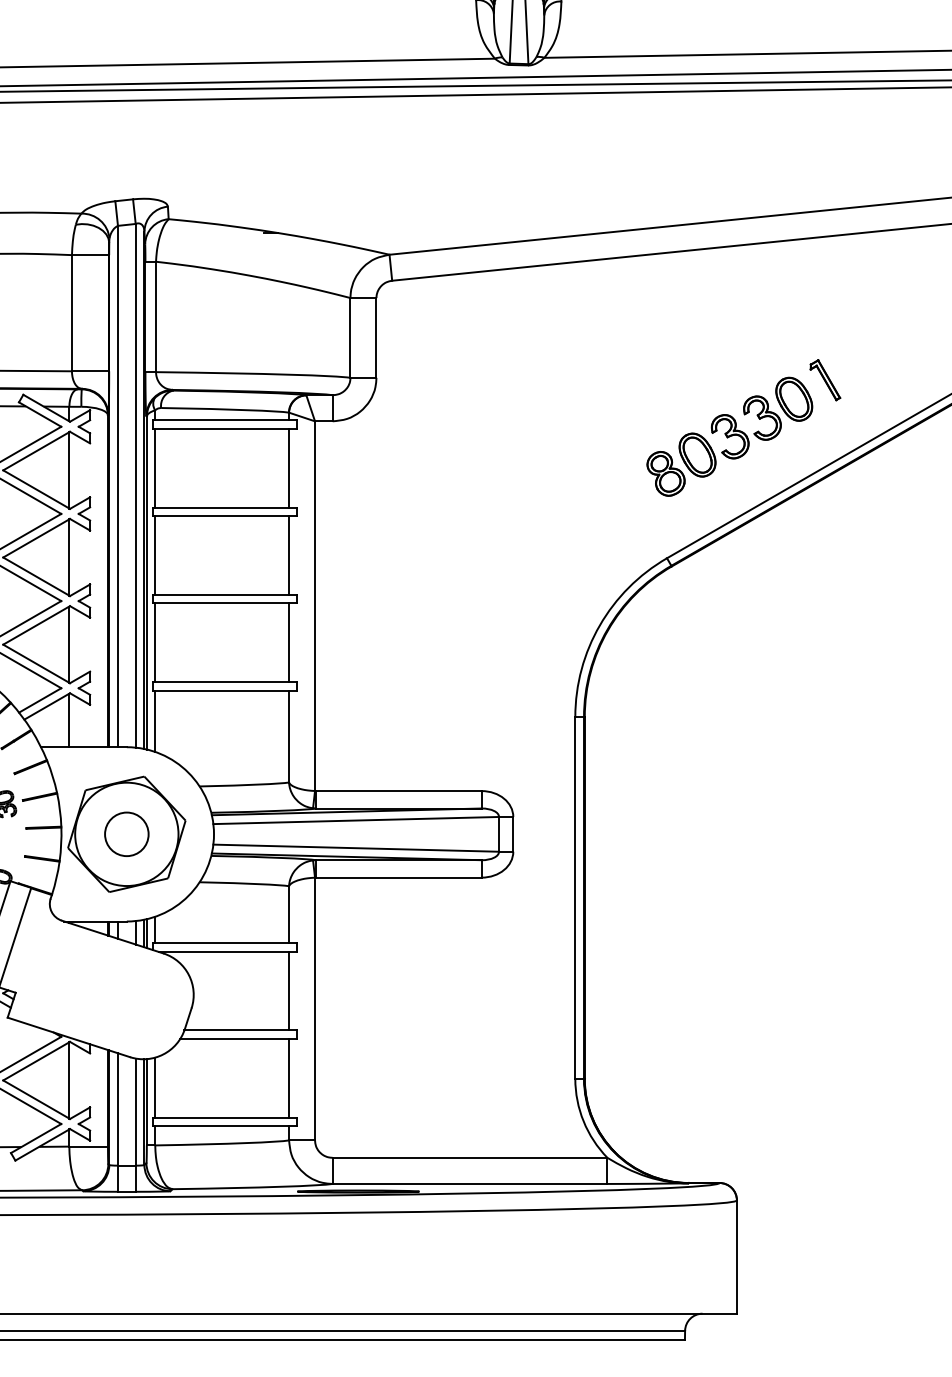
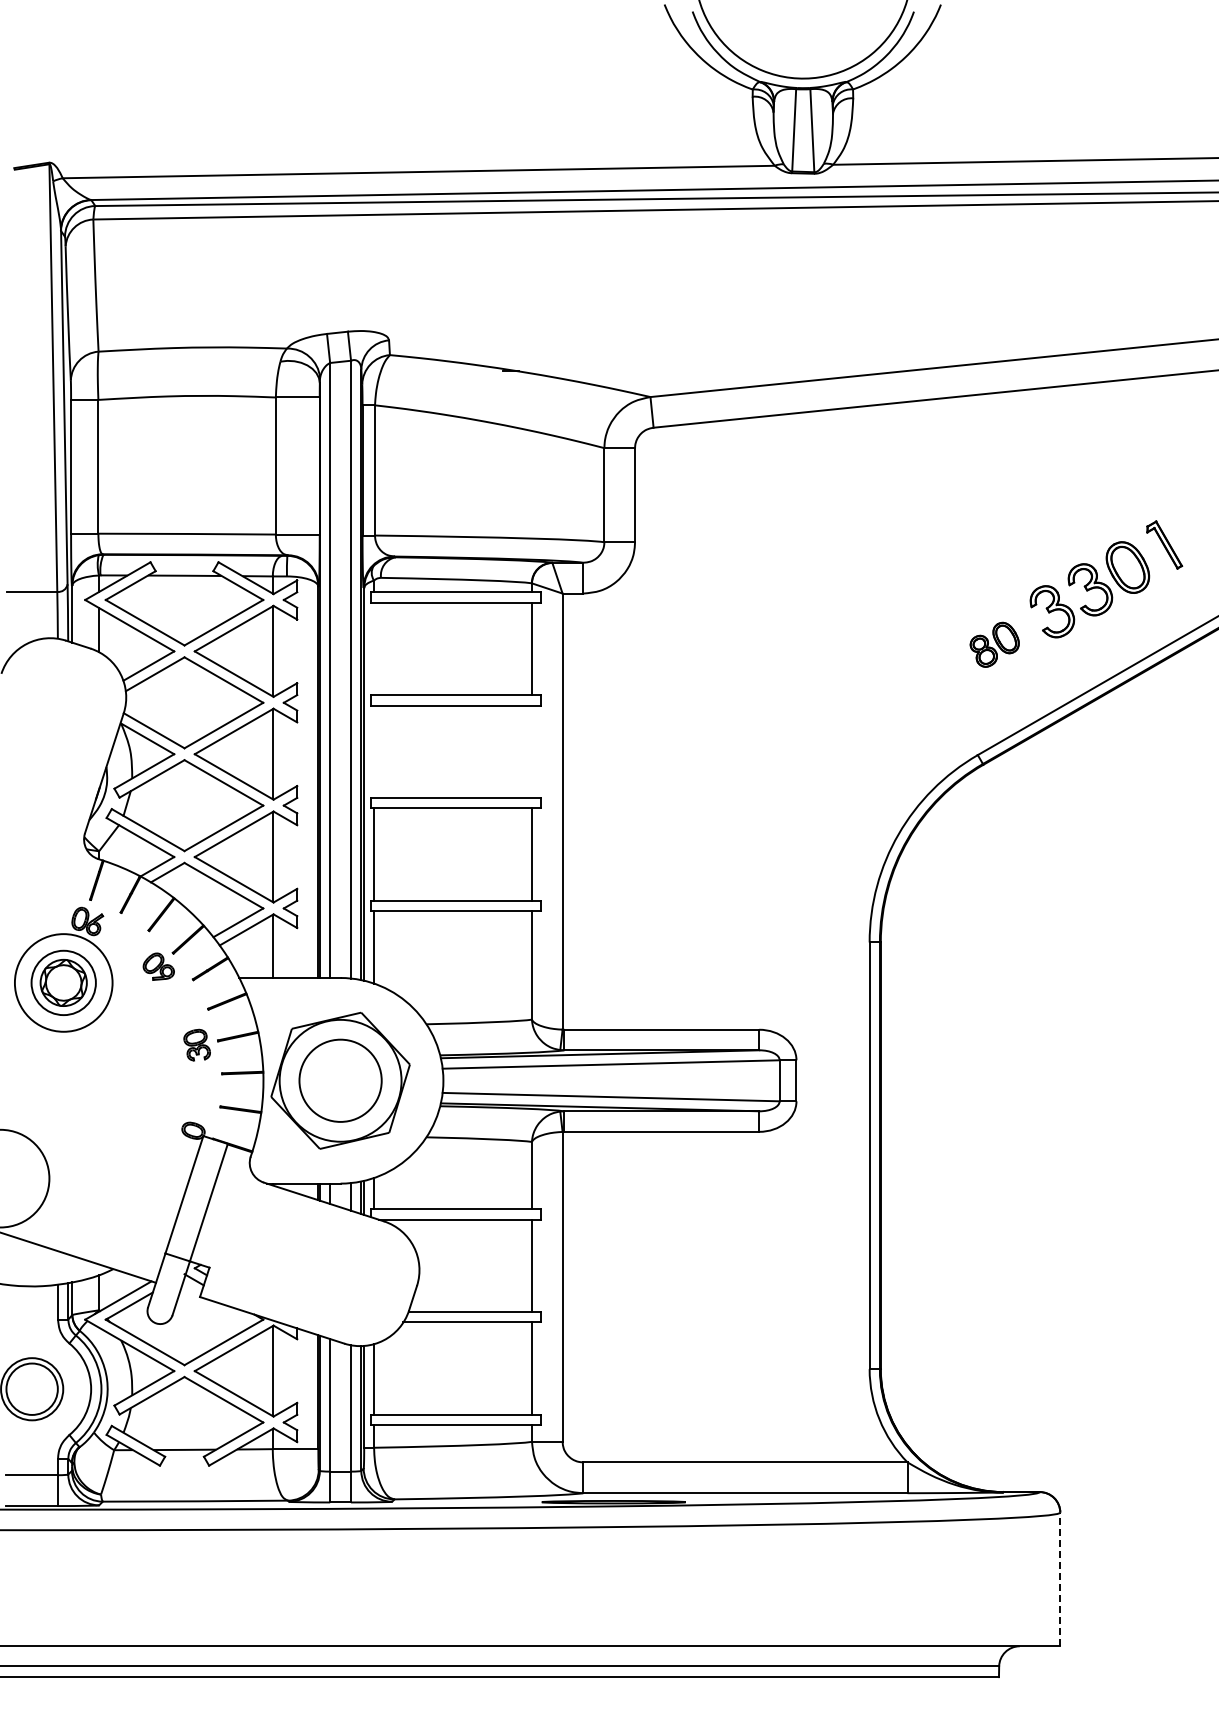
part: (681, 464) -> (994, 644), size x0.6
line: (155, 467) -> (374, 648), removed
line: (155, 555) -> (374, 751), removed
line: (289, 555) -> (532, 751), removed
circle: (126, 834) -> (340, 1080), size x1.6
line: (737, 1257) -> (1060, 1579), solid -> dashed

